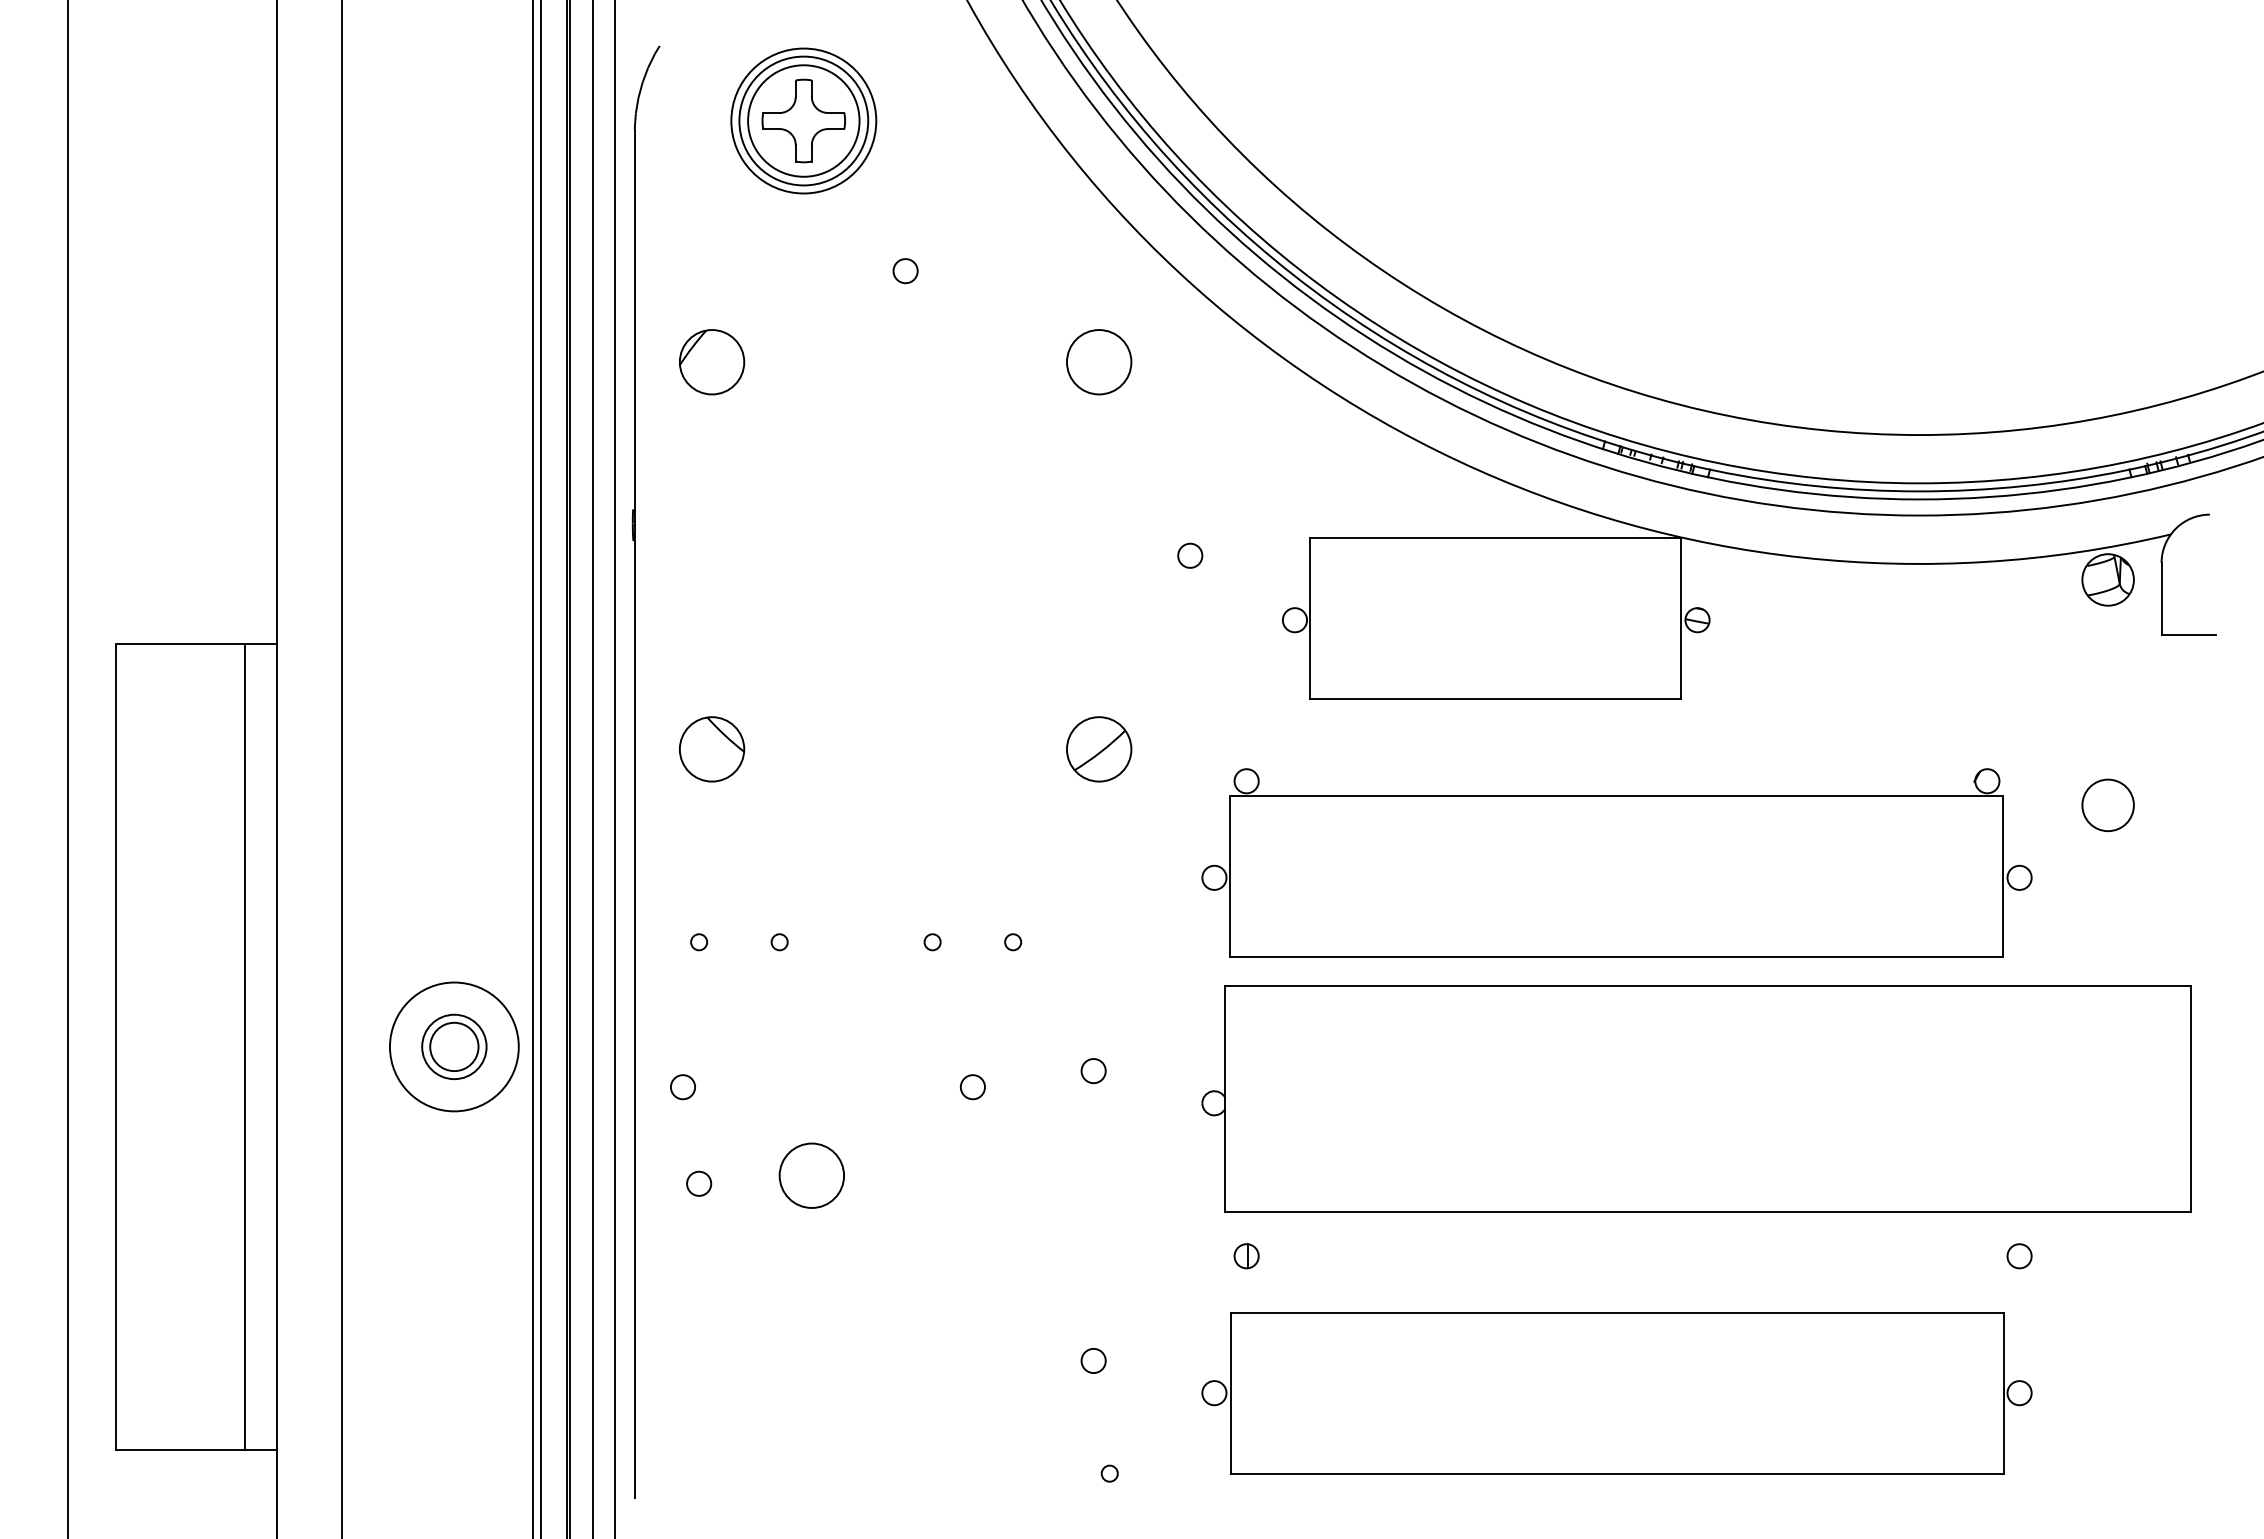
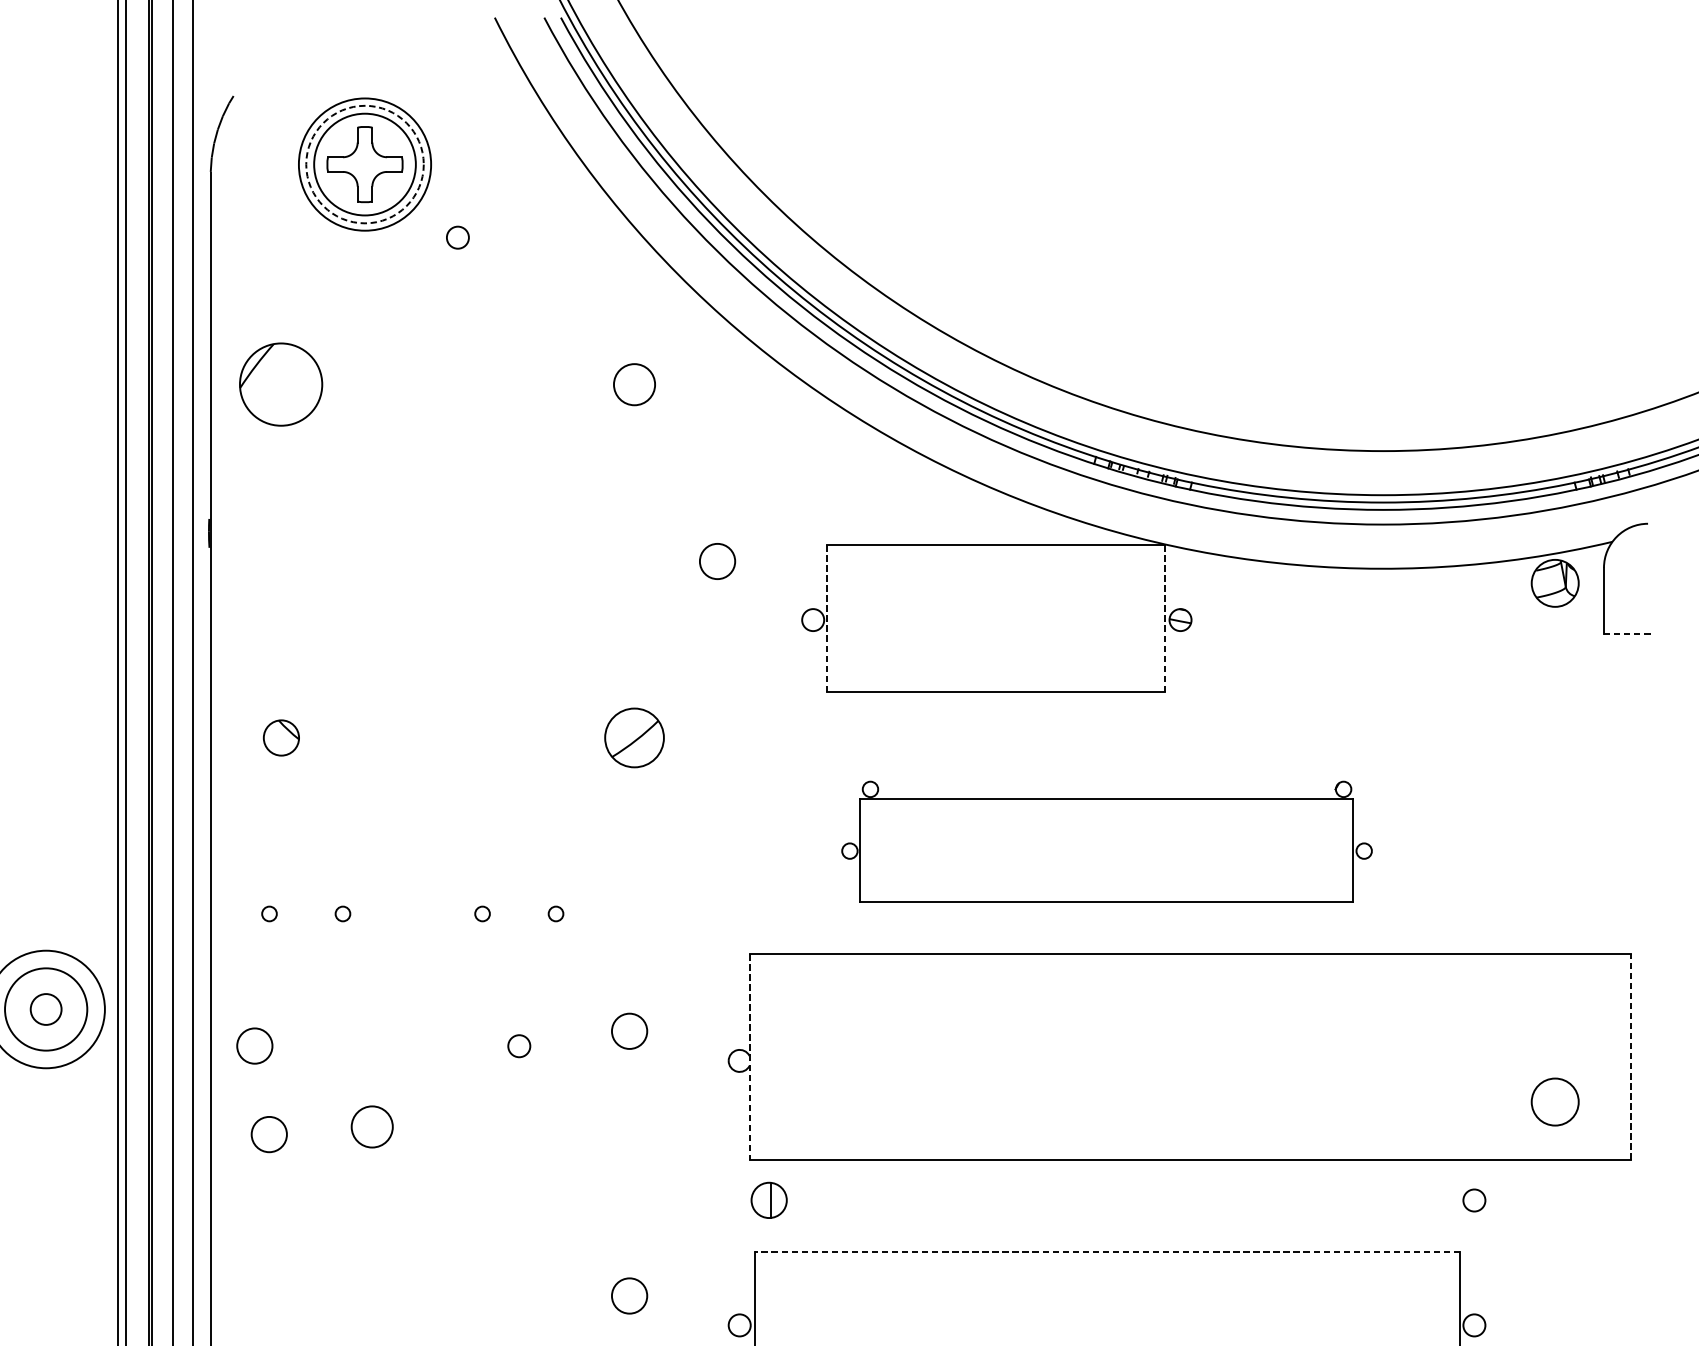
circle: (803, 120) -> (364, 164), solid -> dashed
circle: (905, 271) -> (457, 238), moved
part: (712, 362) -> (281, 384), size x1.4
circle: (1098, 362) -> (633, 384), size x0.7
circle: (1190, 555) -> (717, 561), size x1.6
line: (1310, 618) -> (827, 618), solid -> dashed
line: (1680, 618) -> (1164, 618), solid -> dashed
line: (2189, 635) -> (1629, 634), solid -> dashed
part: (712, 749) -> (281, 738), size x0.6
circle: (2107, 805) -> (1554, 1102), moved
part: (1616, 862) -> (1106, 841), size x0.7
circle: (454, 1046) -> (46, 1009), size x0.7
circle: (454, 1046) -> (46, 1009), size x1.4
circle: (1093, 1071) -> (629, 1031), size x1.6
circle: (682, 1087) -> (254, 1046), size x1.6
line: (1225, 1098) -> (749, 1056), solid -> dashed
line: (2191, 1098) -> (1631, 1056), solid -> dashed
circle: (811, 1175) -> (372, 1126), size x0.7
circle: (699, 1183) -> (269, 1134), size x1.6
part: (1246, 1256) -> (768, 1200), size x1.6
line: (1617, 1312) -> (1107, 1251), solid -> dashed
circle: (1093, 1360) -> (629, 1295), size x1.6

